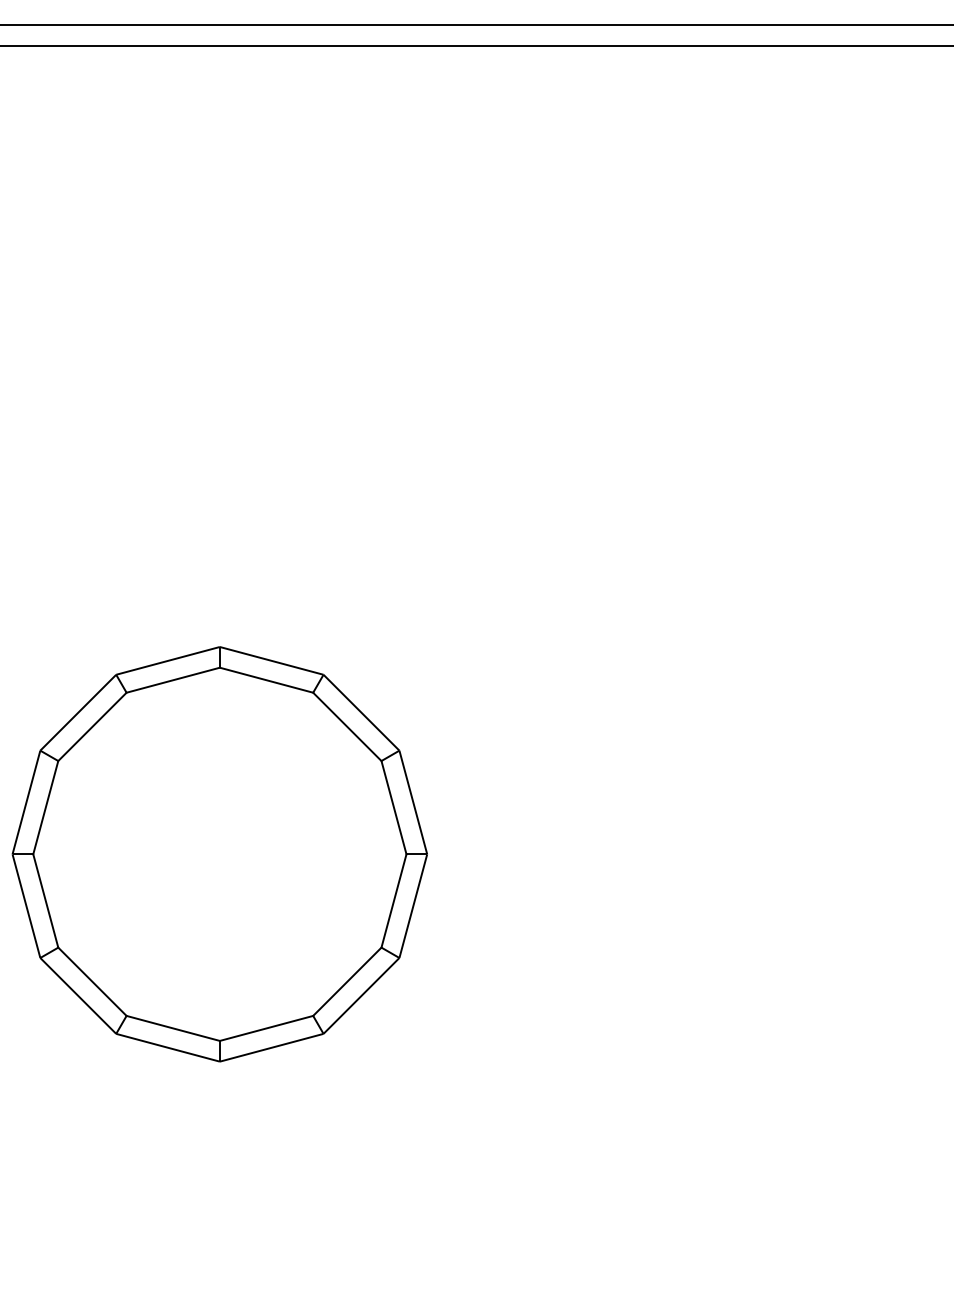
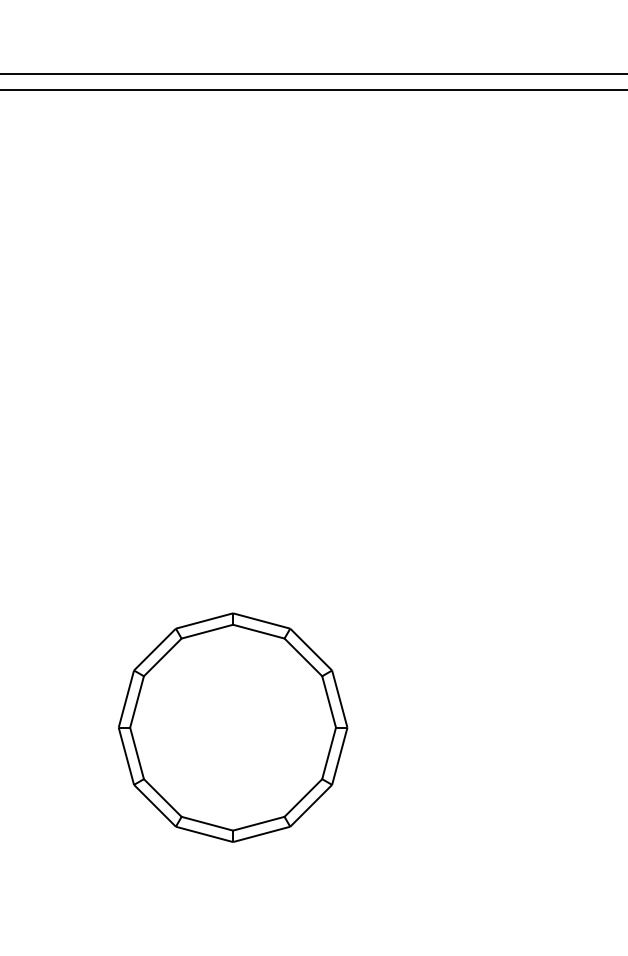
part: (219, 854) -> (232, 727), size x0.7

